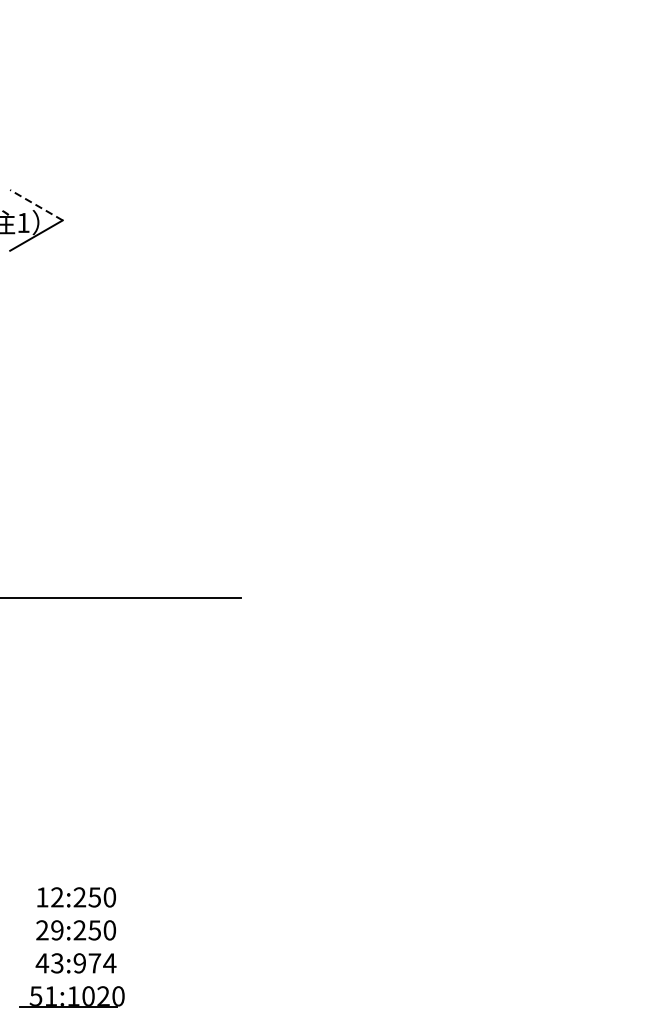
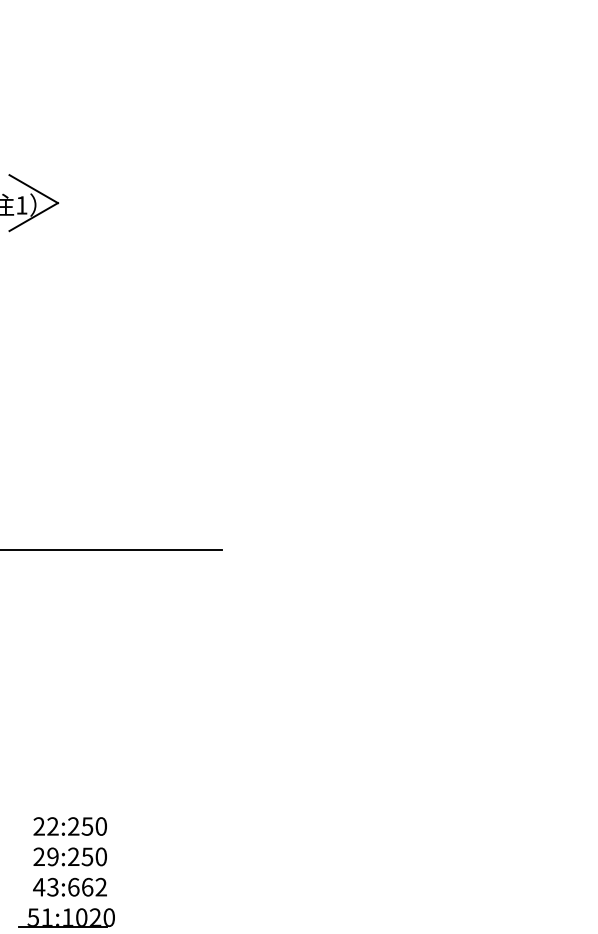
line: (36, 205) -> (33, 189), dashed -> solid
text: (41, 897) -> (38, 826), 12:250 -> 22:250
text: (94, 962) -> (87, 886), 43:974 -> 43:662

